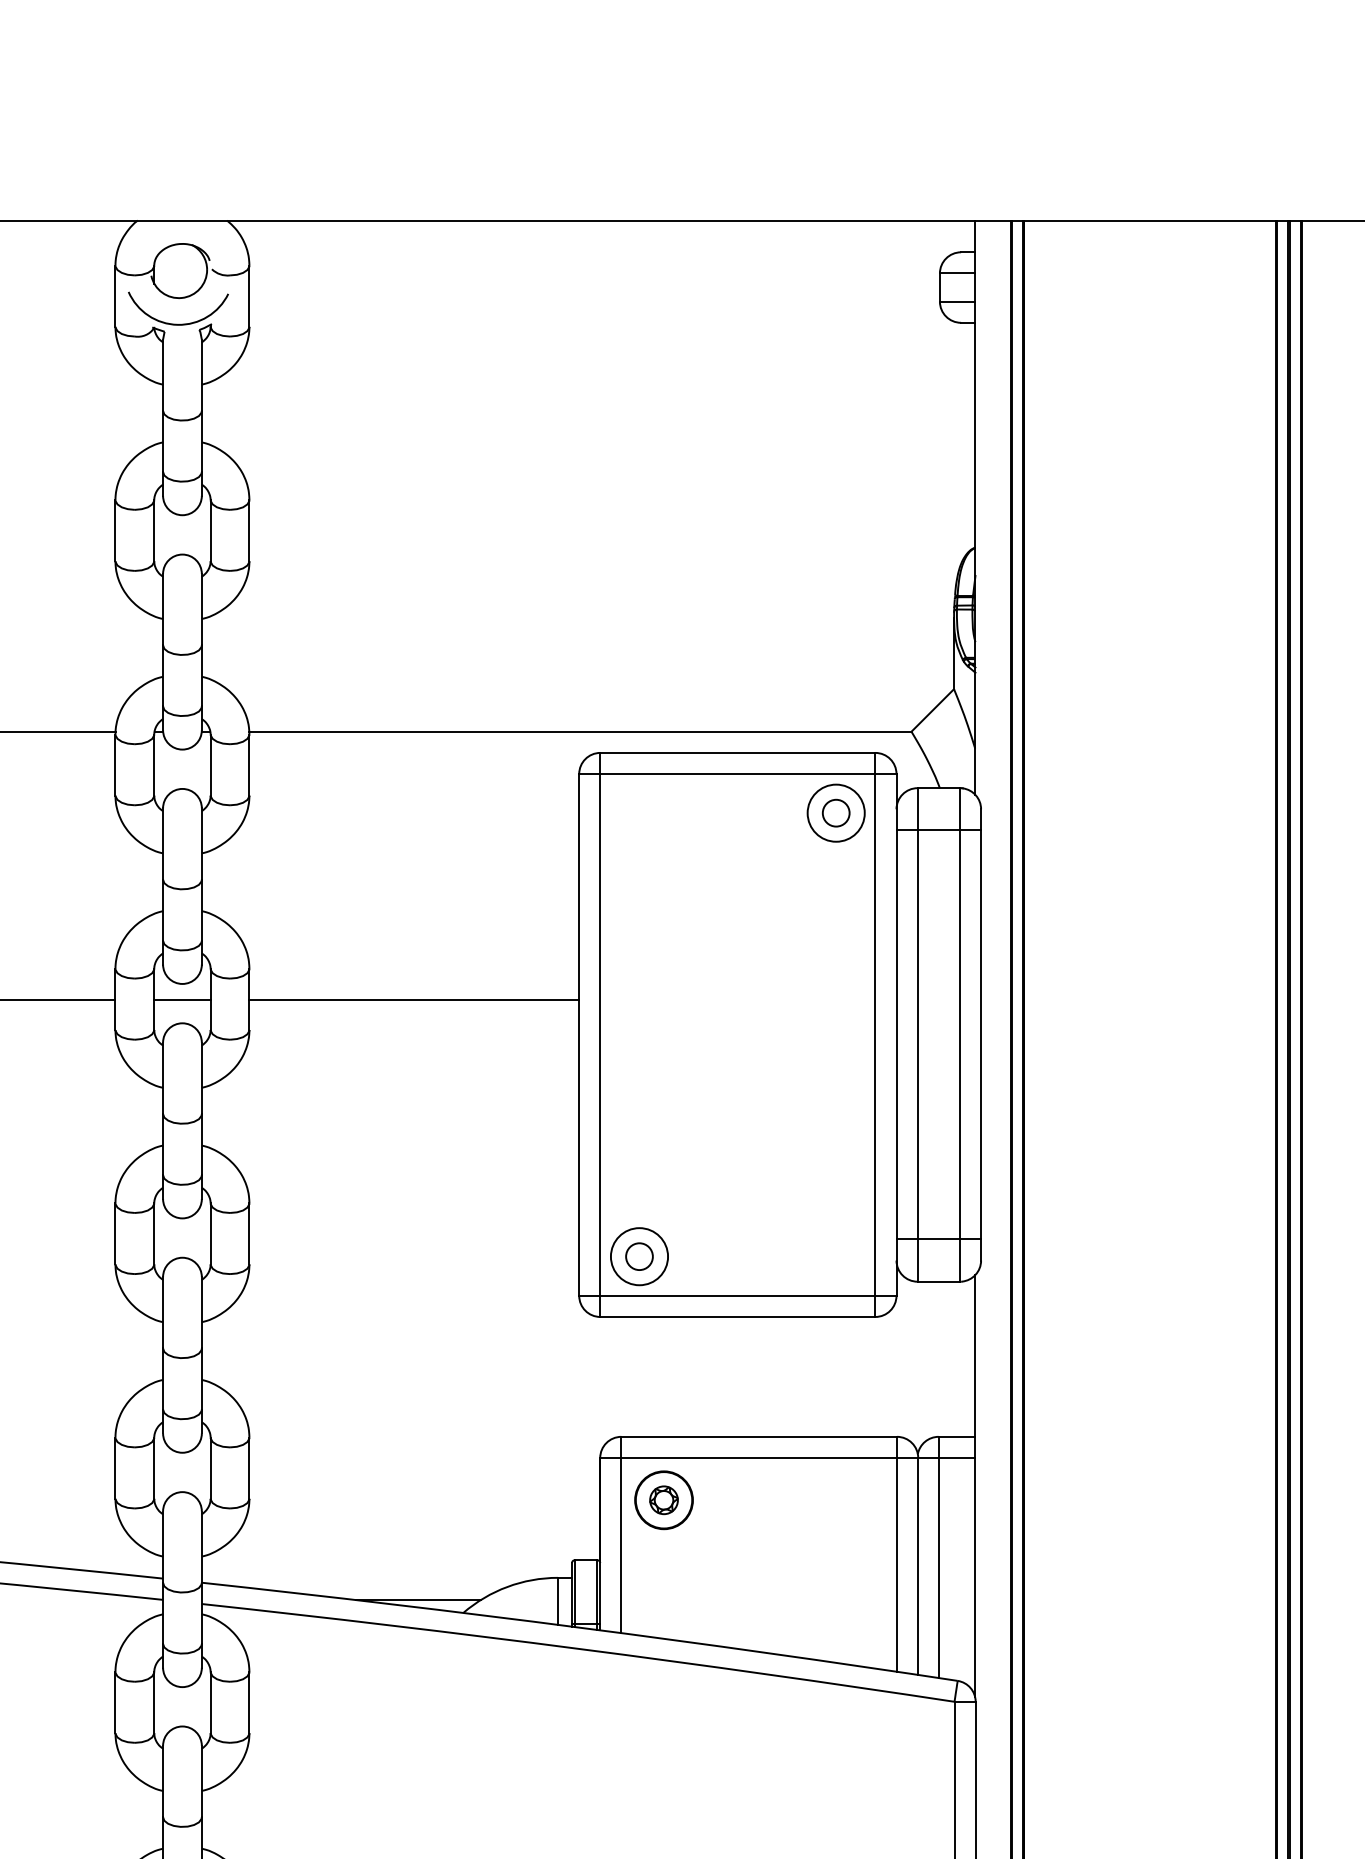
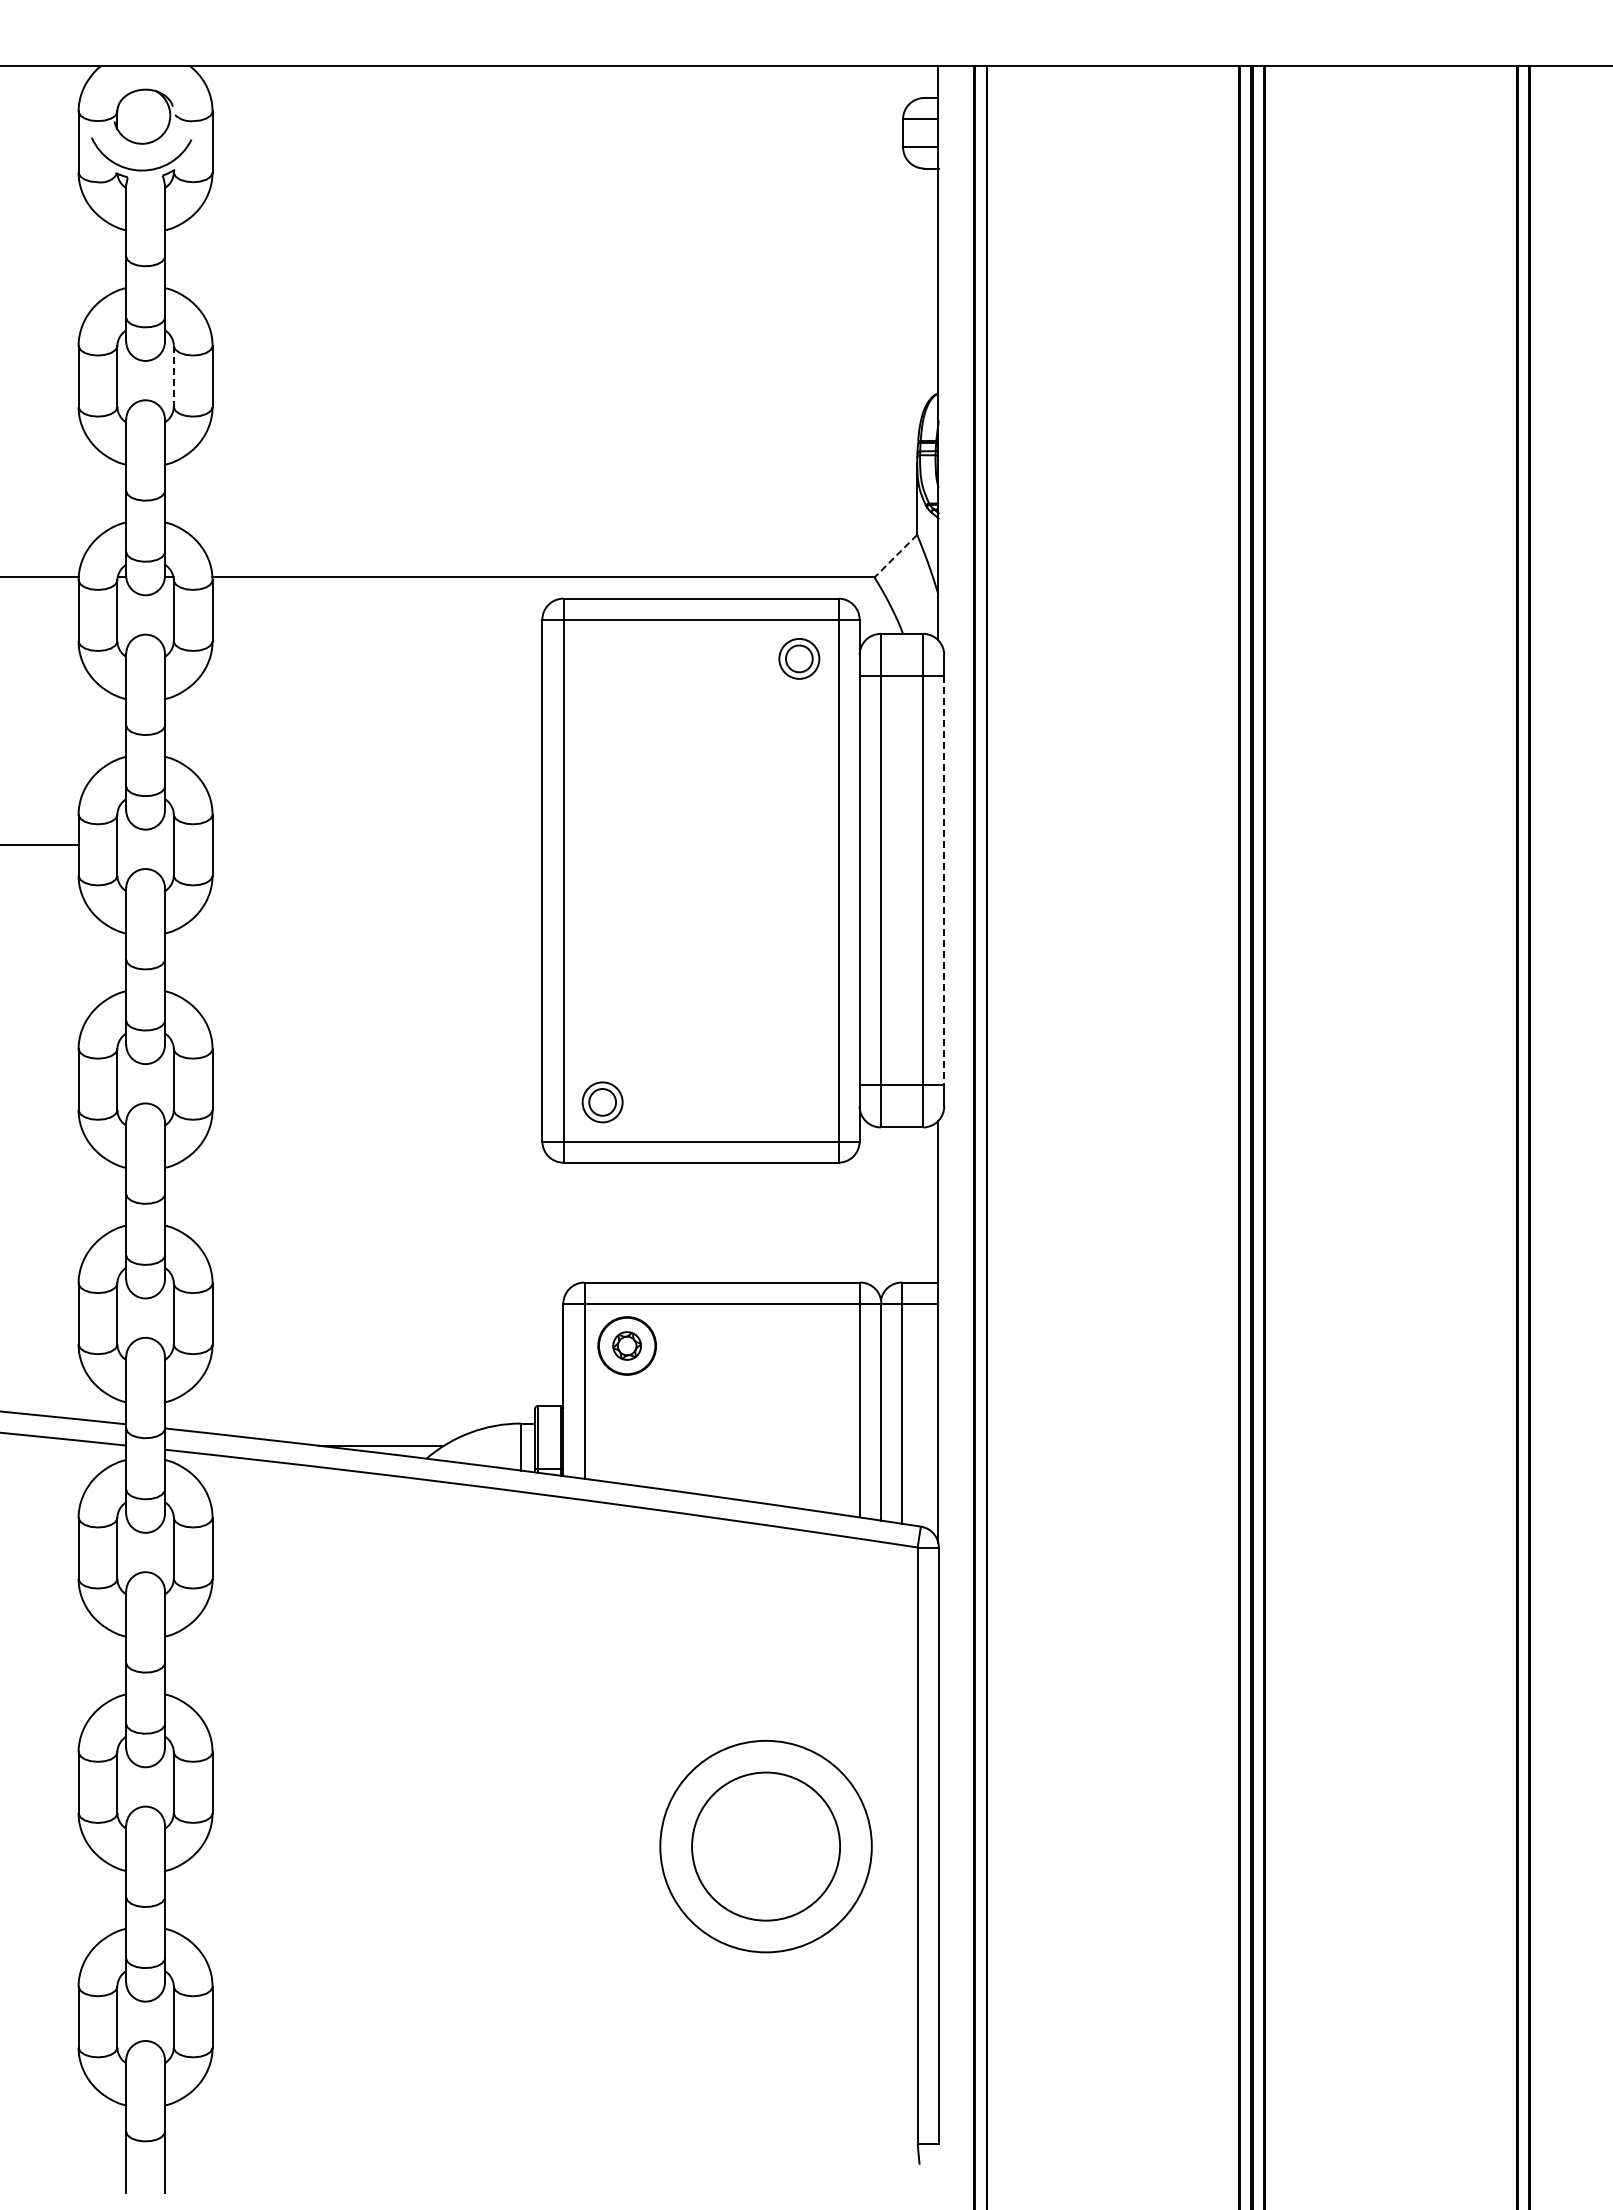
line: (210, 530) -> (173, 376), solid -> dashed
line: (932, 710) -> (895, 556), solid -> dashed
circle: (835, 812) -> (798, 658), size x0.7
line: (182, 999) -> (145, 845), removed
line: (414, 999) -> (377, 845), removed
line: (981, 1035) -> (944, 881), solid -> dashed
circle: (639, 1255) -> (602, 1101), size x0.7

